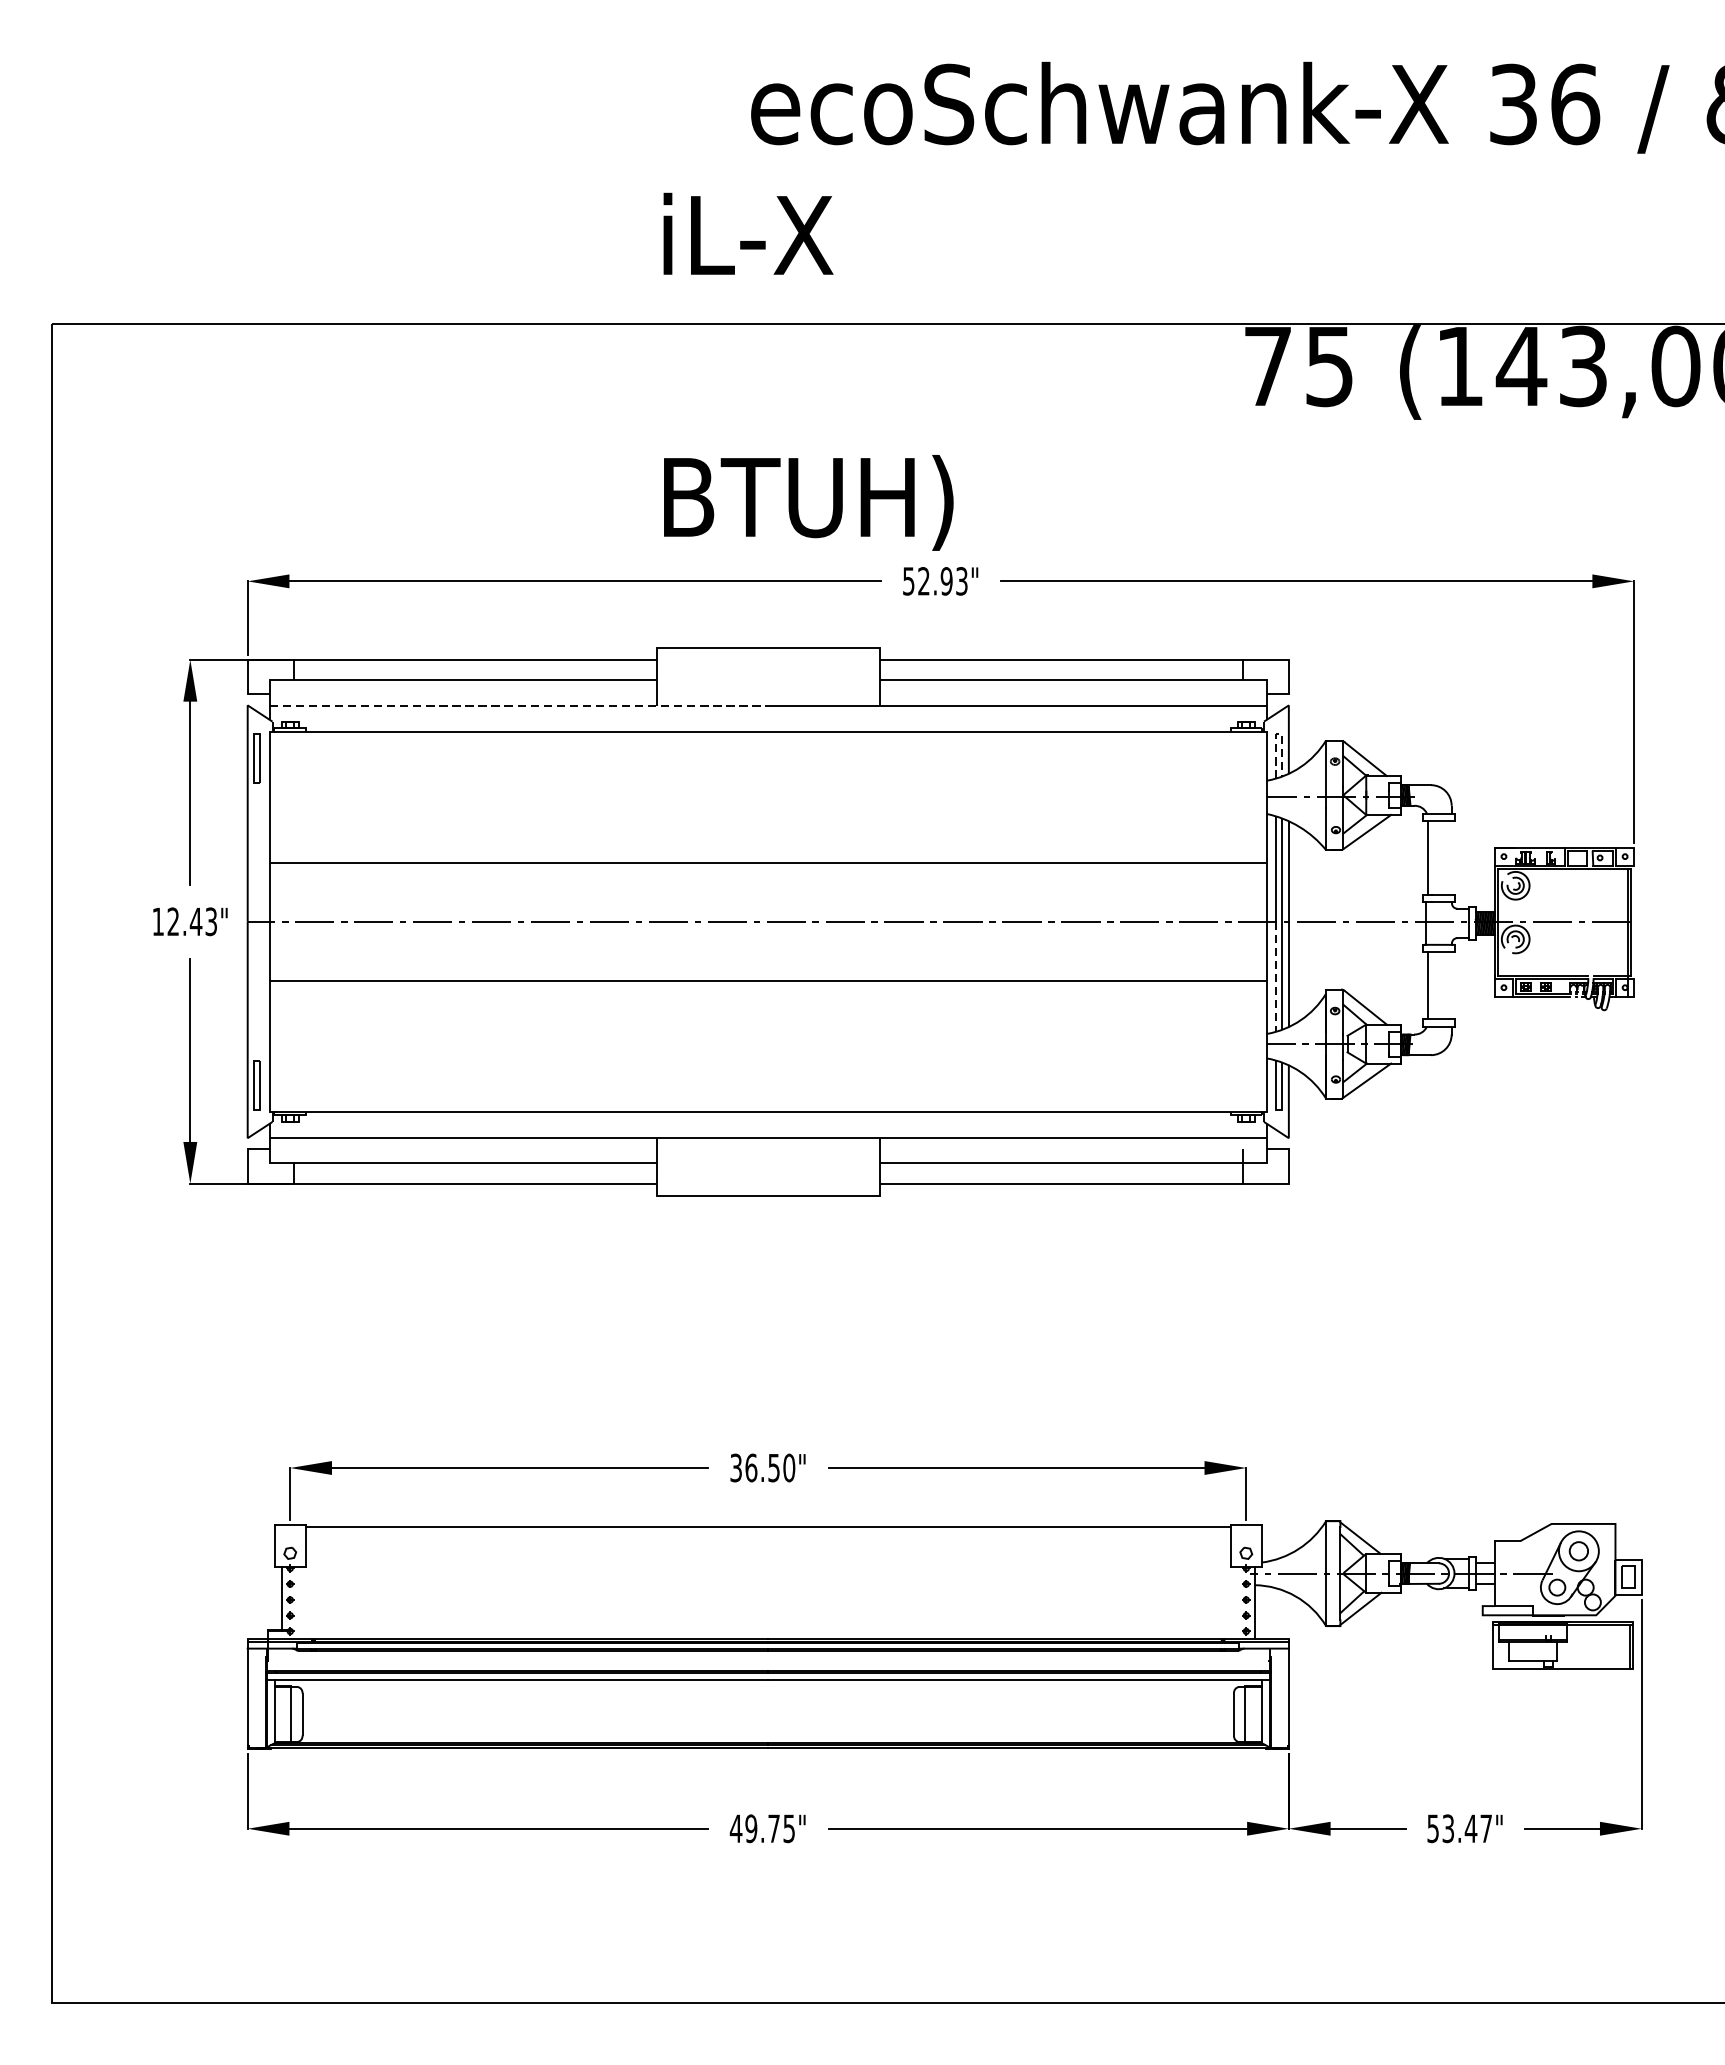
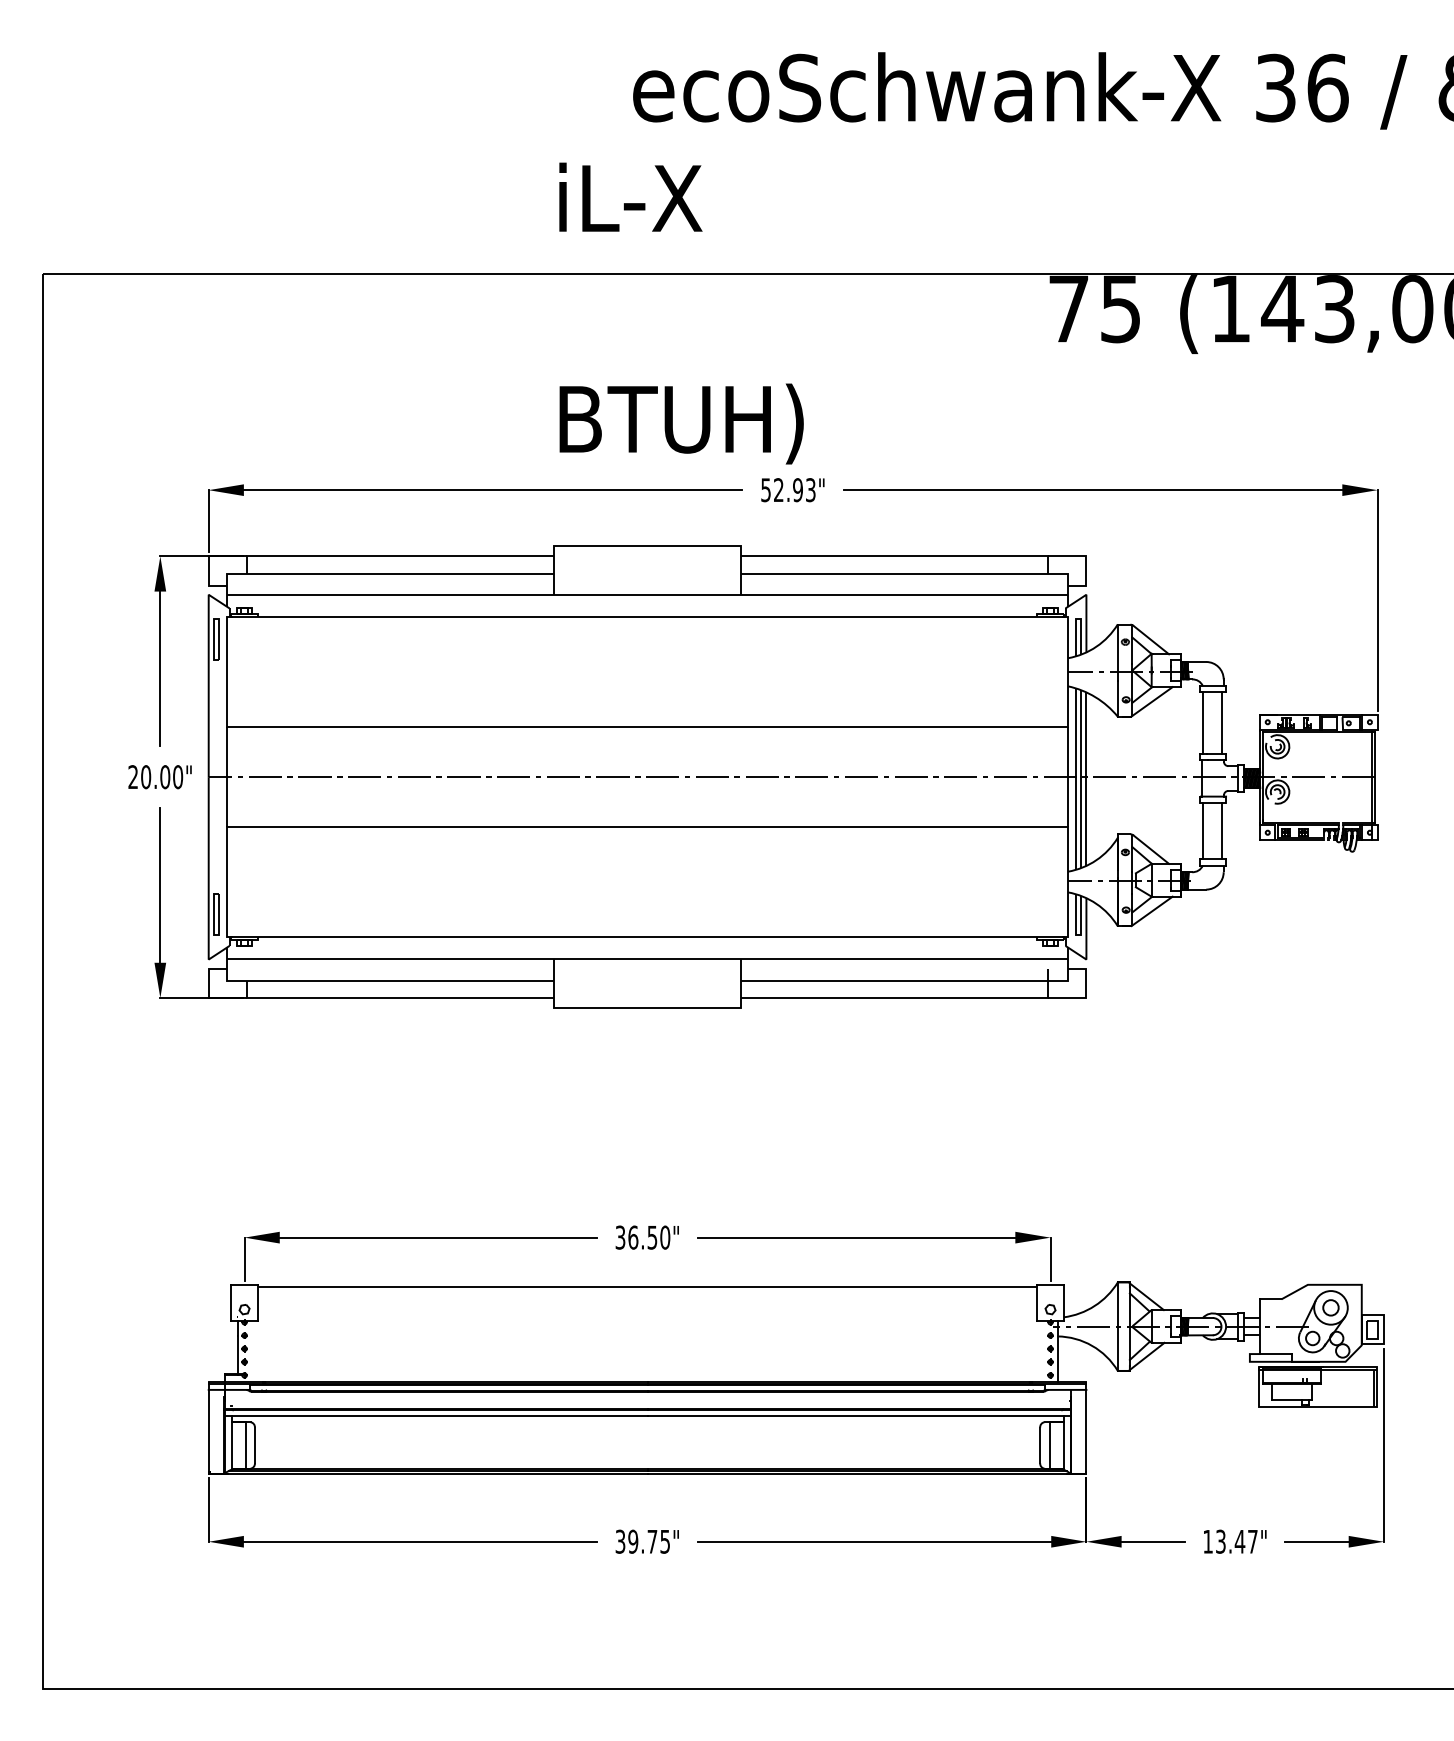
line: (519, 706) -> (437, 595), dashed -> solid
line: (1278, 733) -> (1077, 618), dashed -> solid
line: (1450, 858) -> (1222, 723), added
text: (184, 922) -> (155, 777), 12.43" -> 20.00"
line: (1275, 977) -> (1075, 824), dashed -> solid
line: (1450, 985) -> (1222, 830), added
text: (736, 1828) -> (620, 1541), 49.75" -> 39.75"
text: (1432, 1828) -> (1207, 1541), 53.47" -> 13.47"

